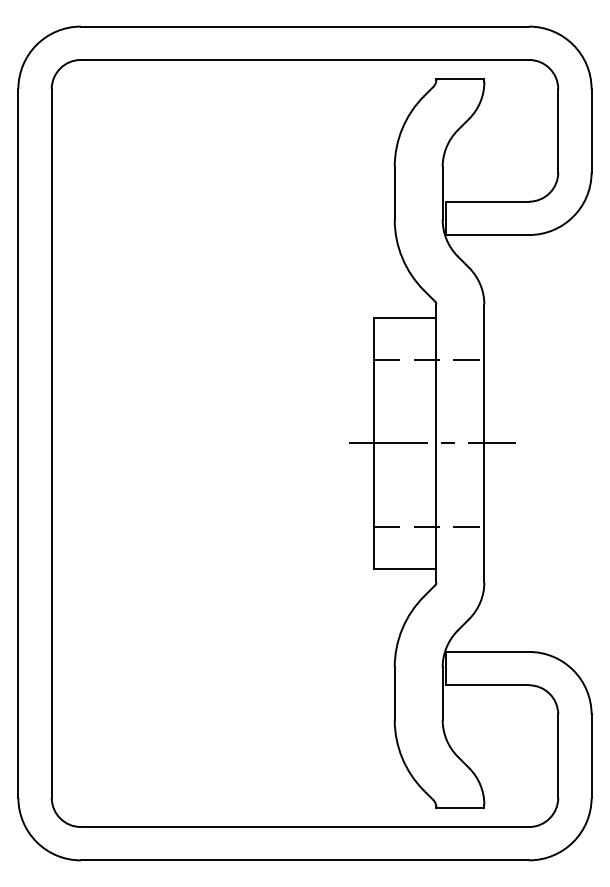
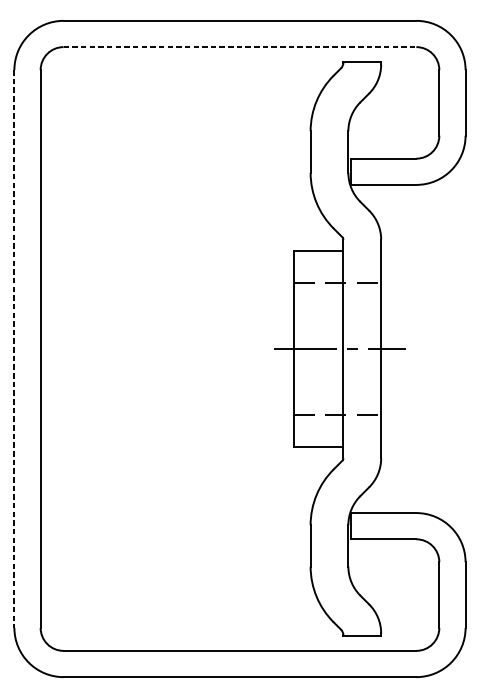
line: (305, 59) -> (240, 46), solid -> dashed
line: (18, 443) -> (14, 349), solid -> dashed

